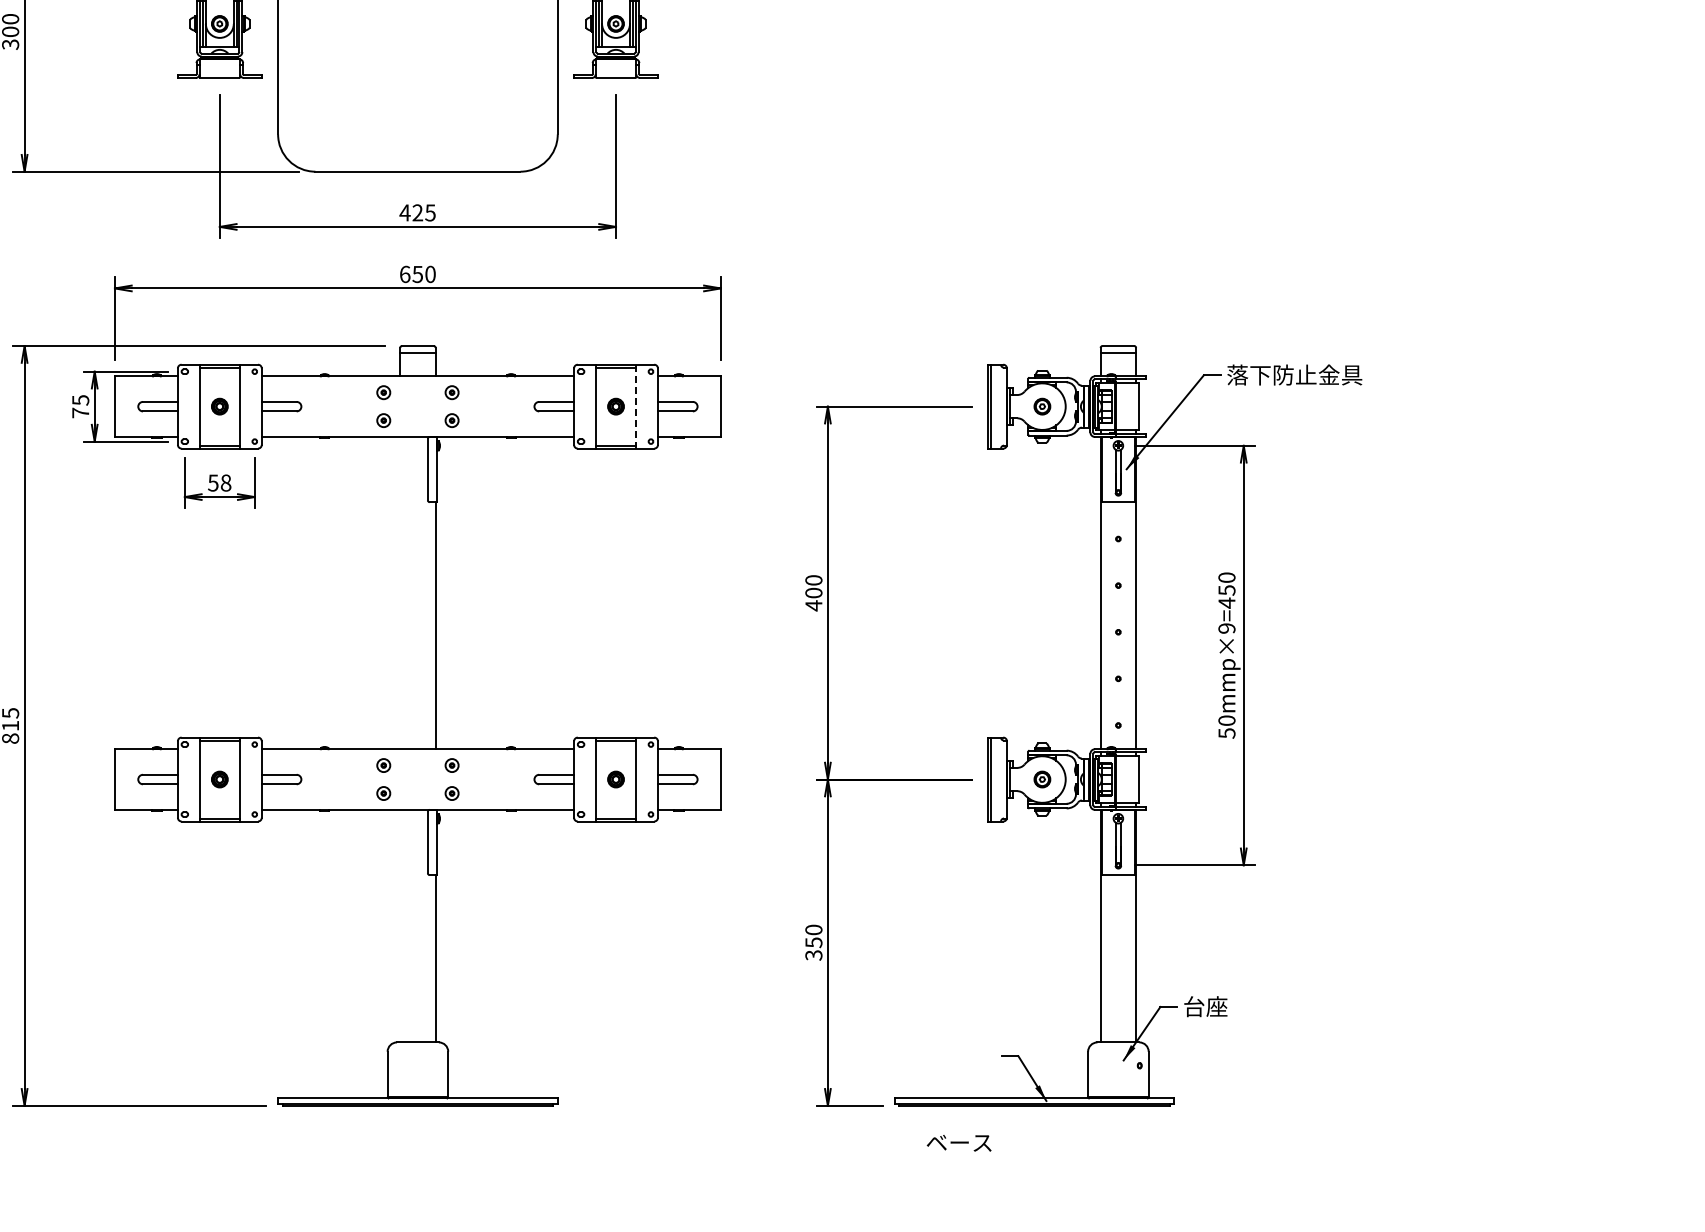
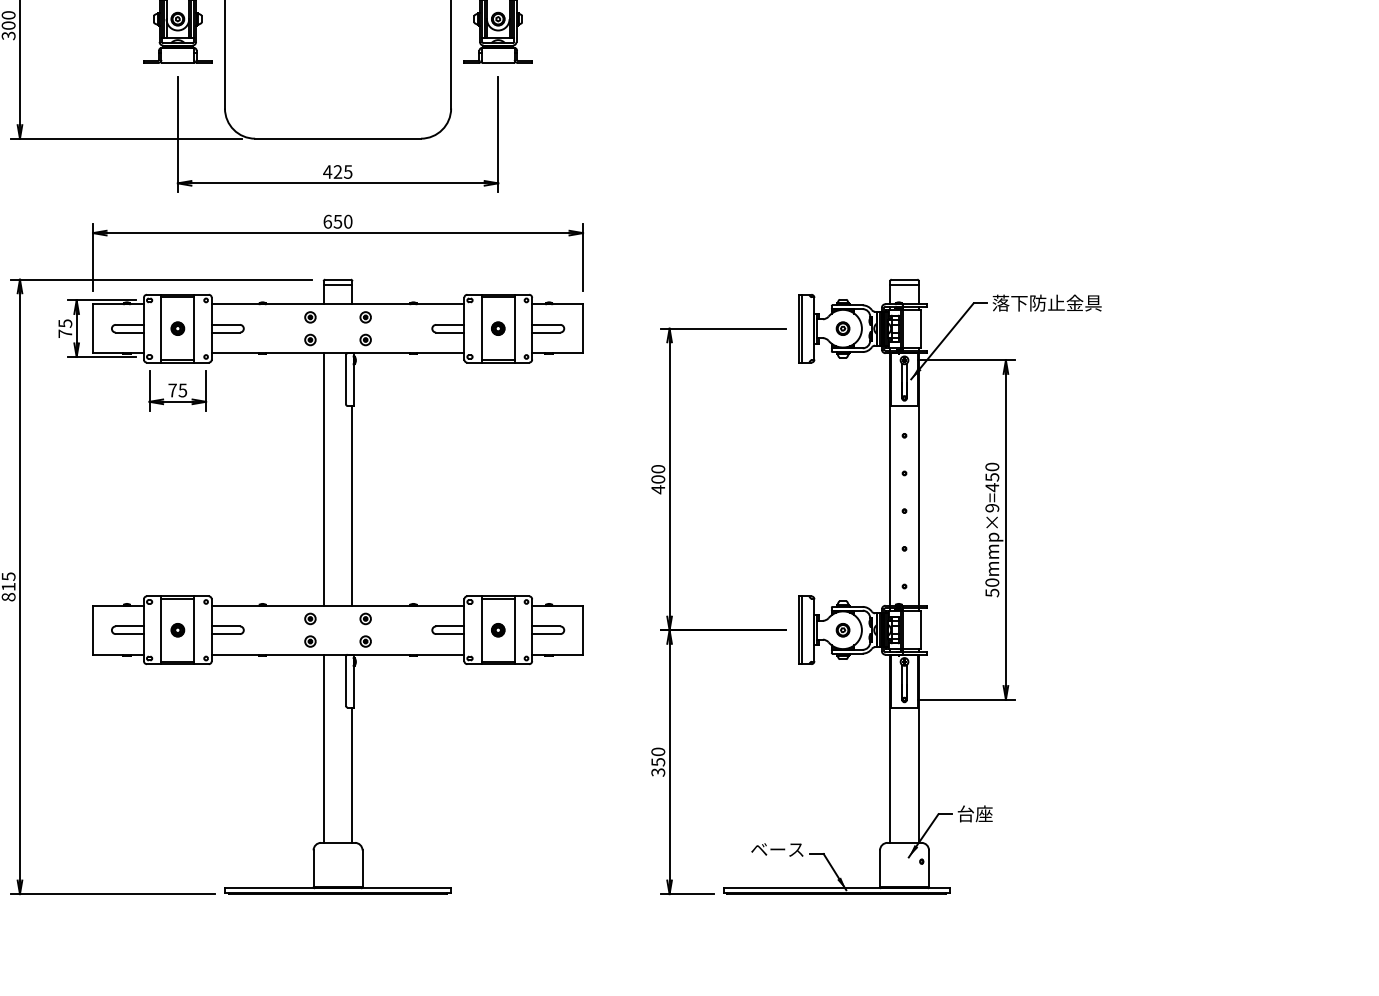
line: (636, 406) -> (514, 328), dashed -> solid
text: (219, 482) -> (177, 390), 58 -> 75
line: (400, 592) -> (323, 478), added
line: (400, 925) -> (323, 748), added
text: (958, 1143) -> (776, 850), moved

